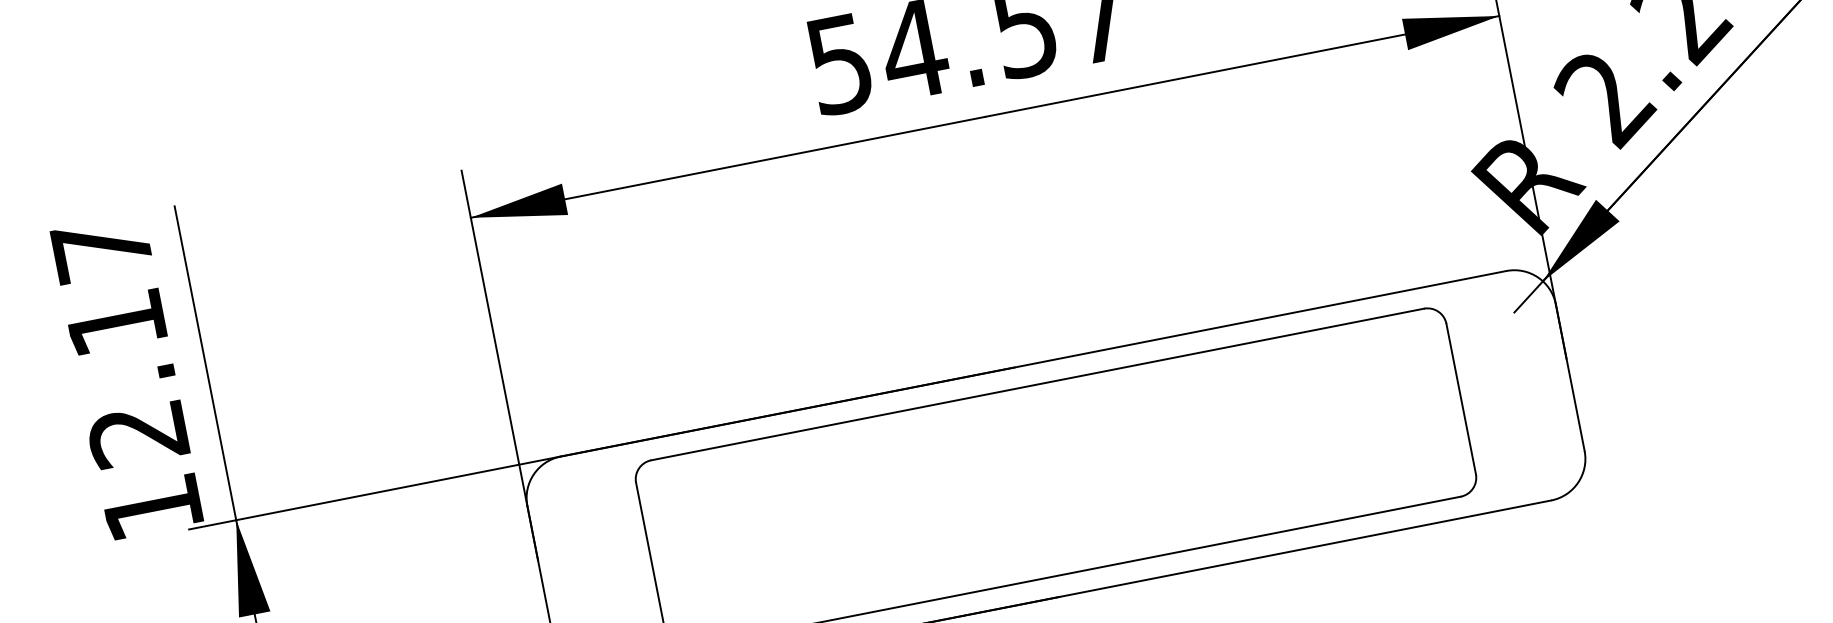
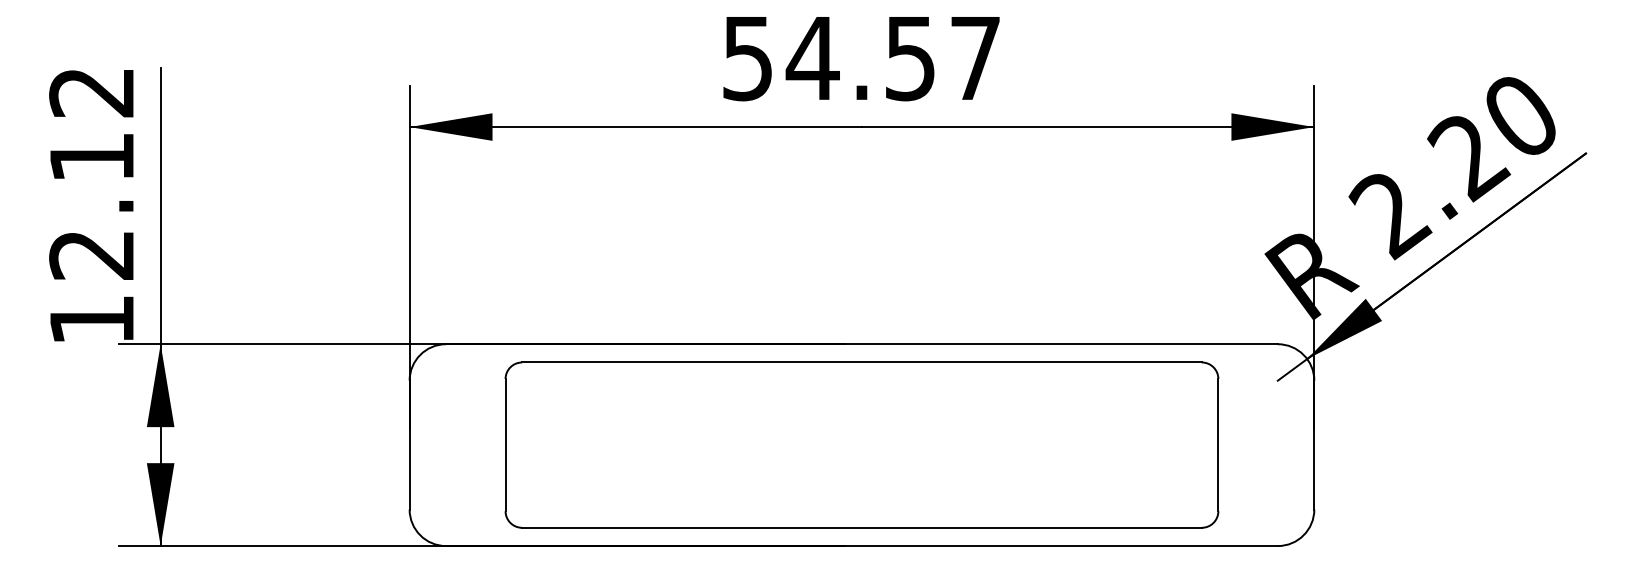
text: (101, 249) -> (91, 92), 12.17 -> 12.12

